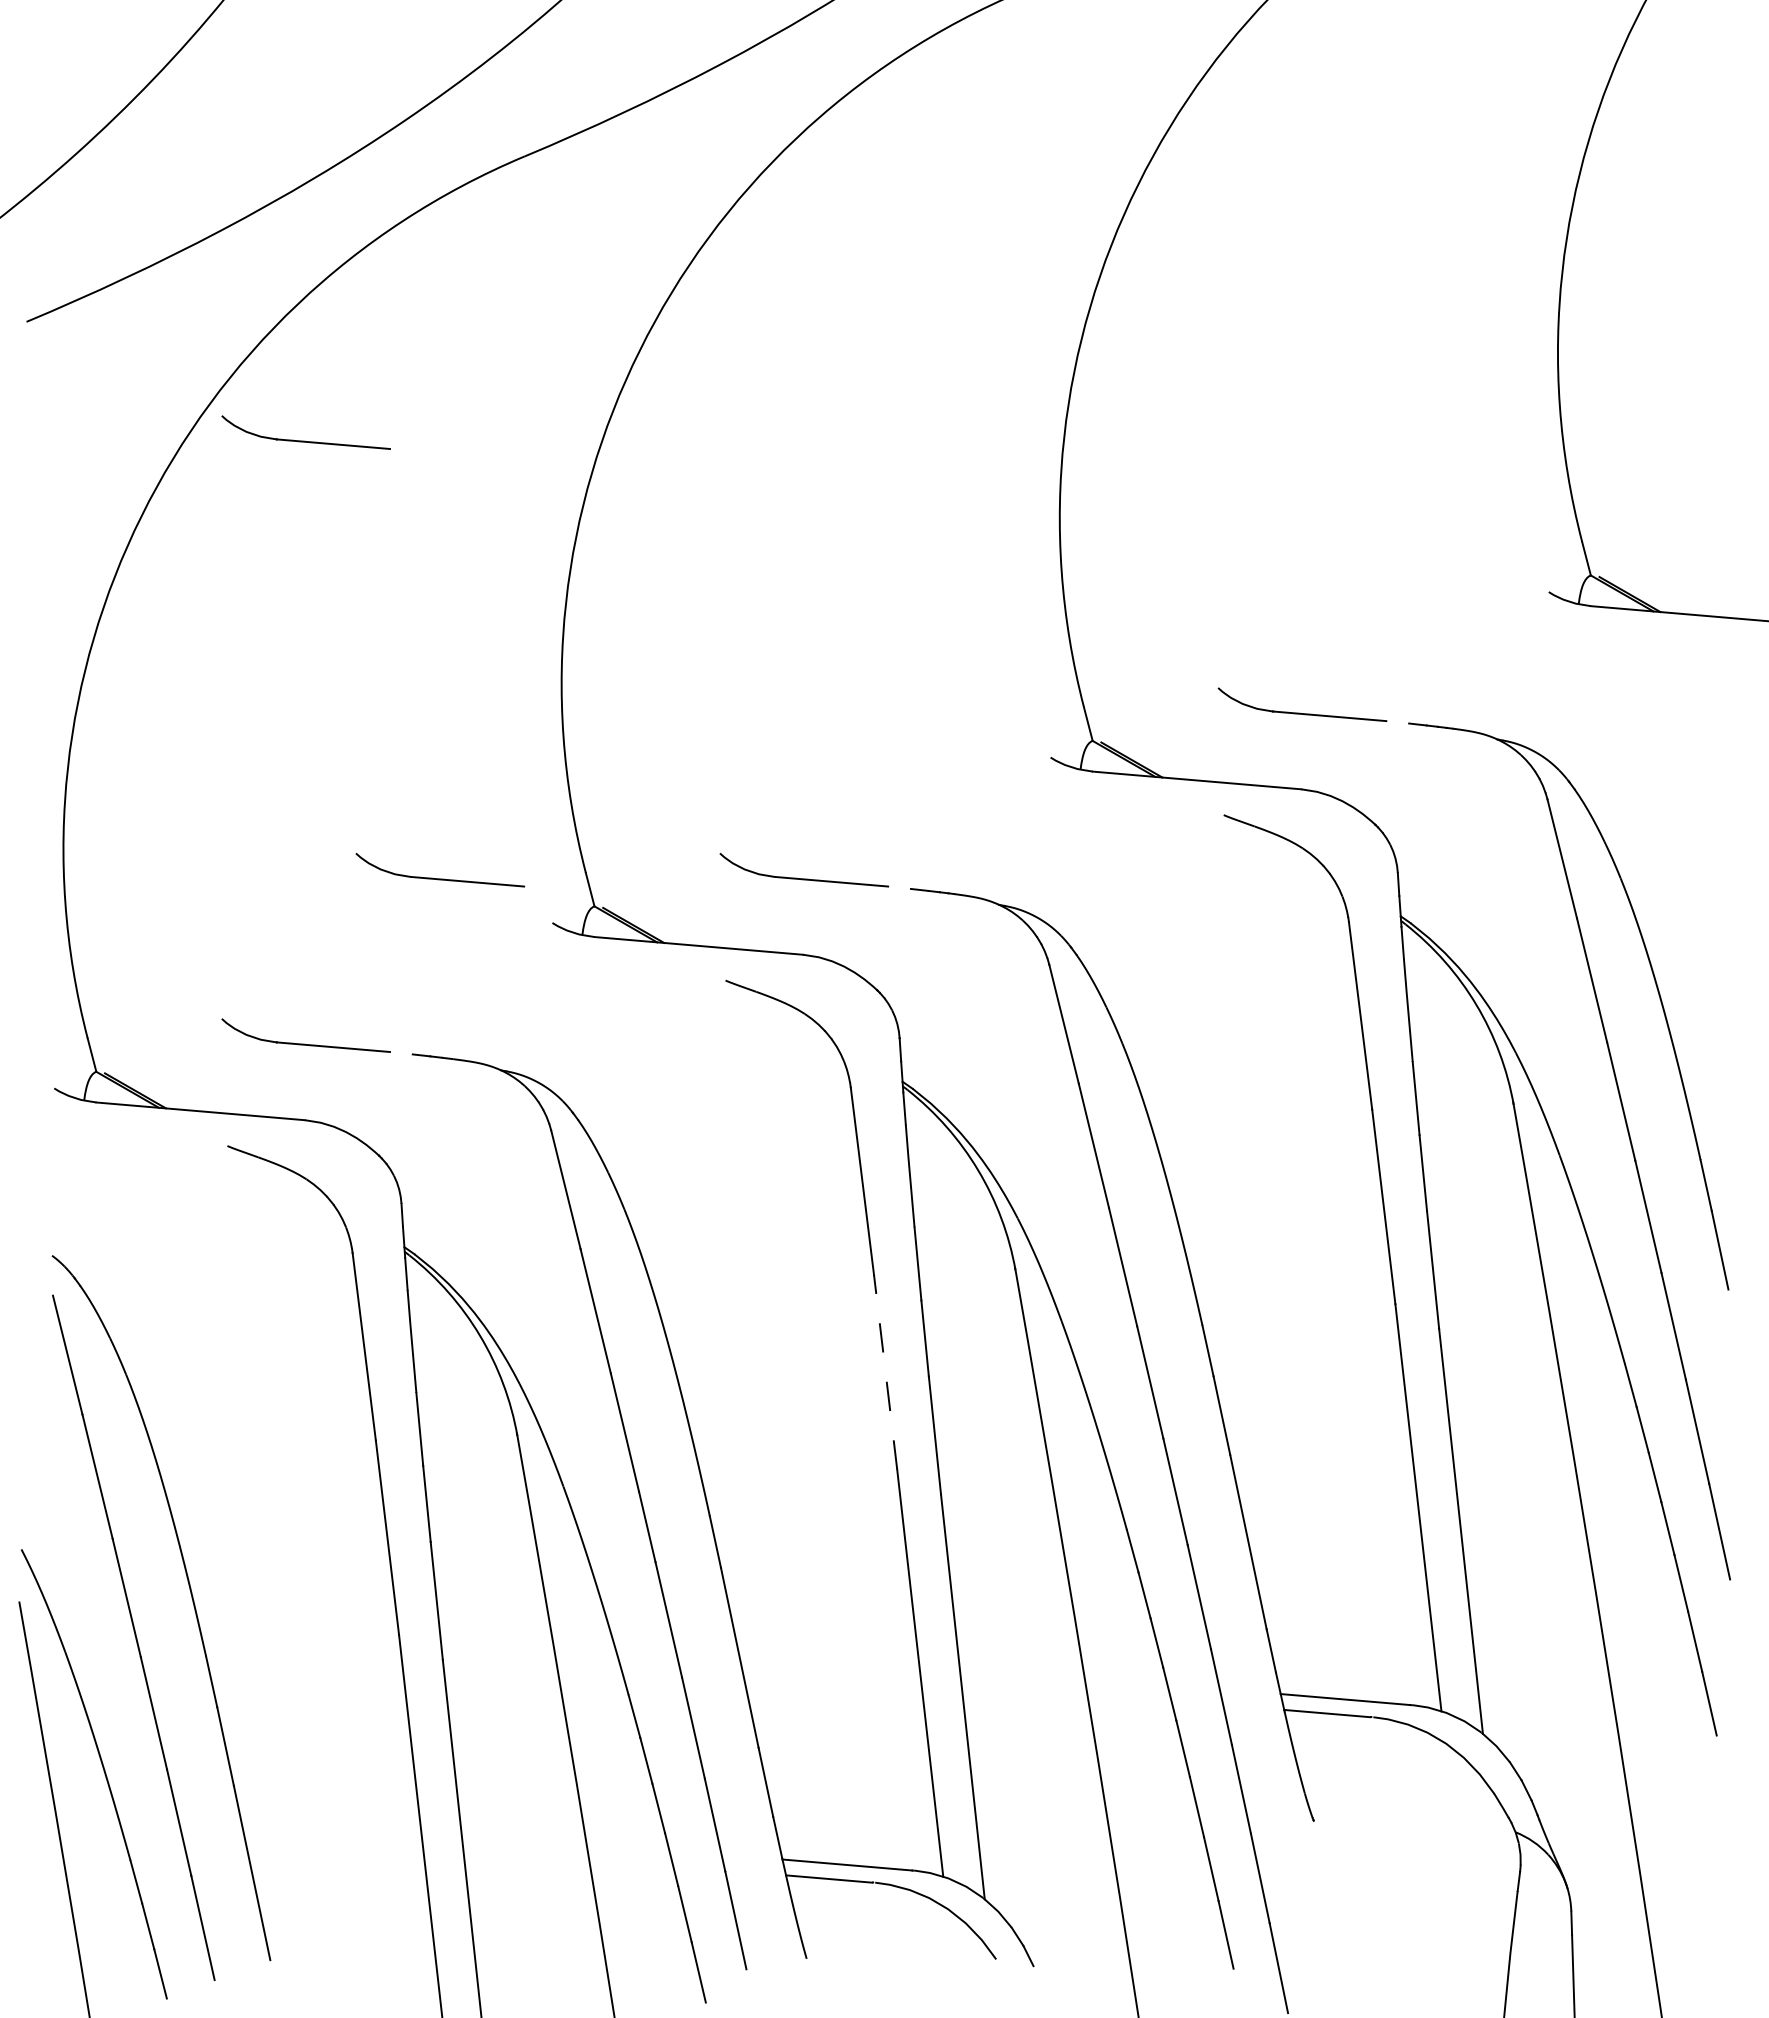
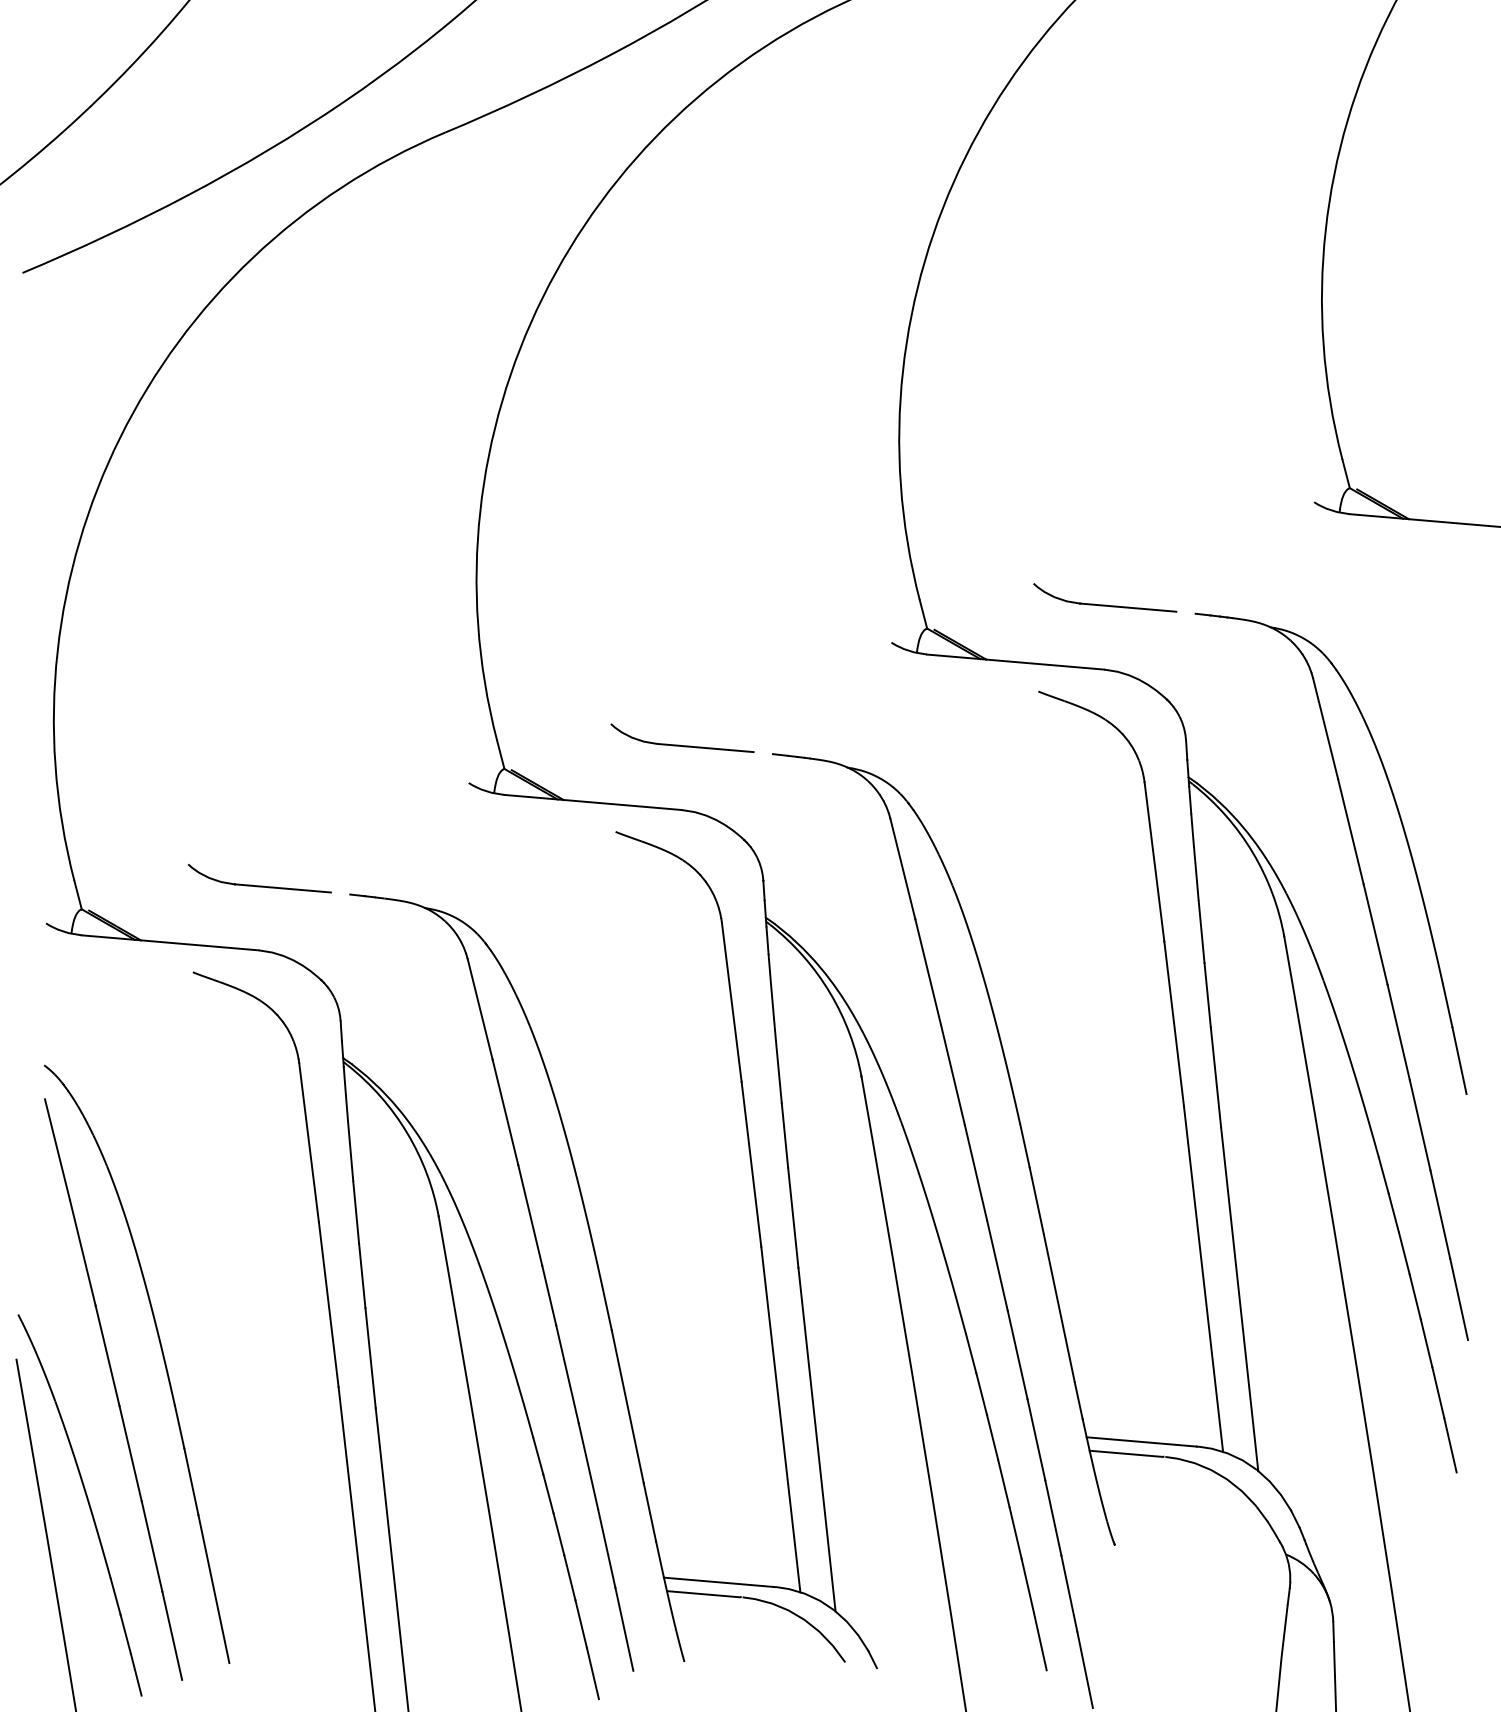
part: (305, 440) -> (259, 373), removed
part: (439, 878) -> (372, 745), removed
line: (885, 1372) -> (751, 1164), dashed -> solid

